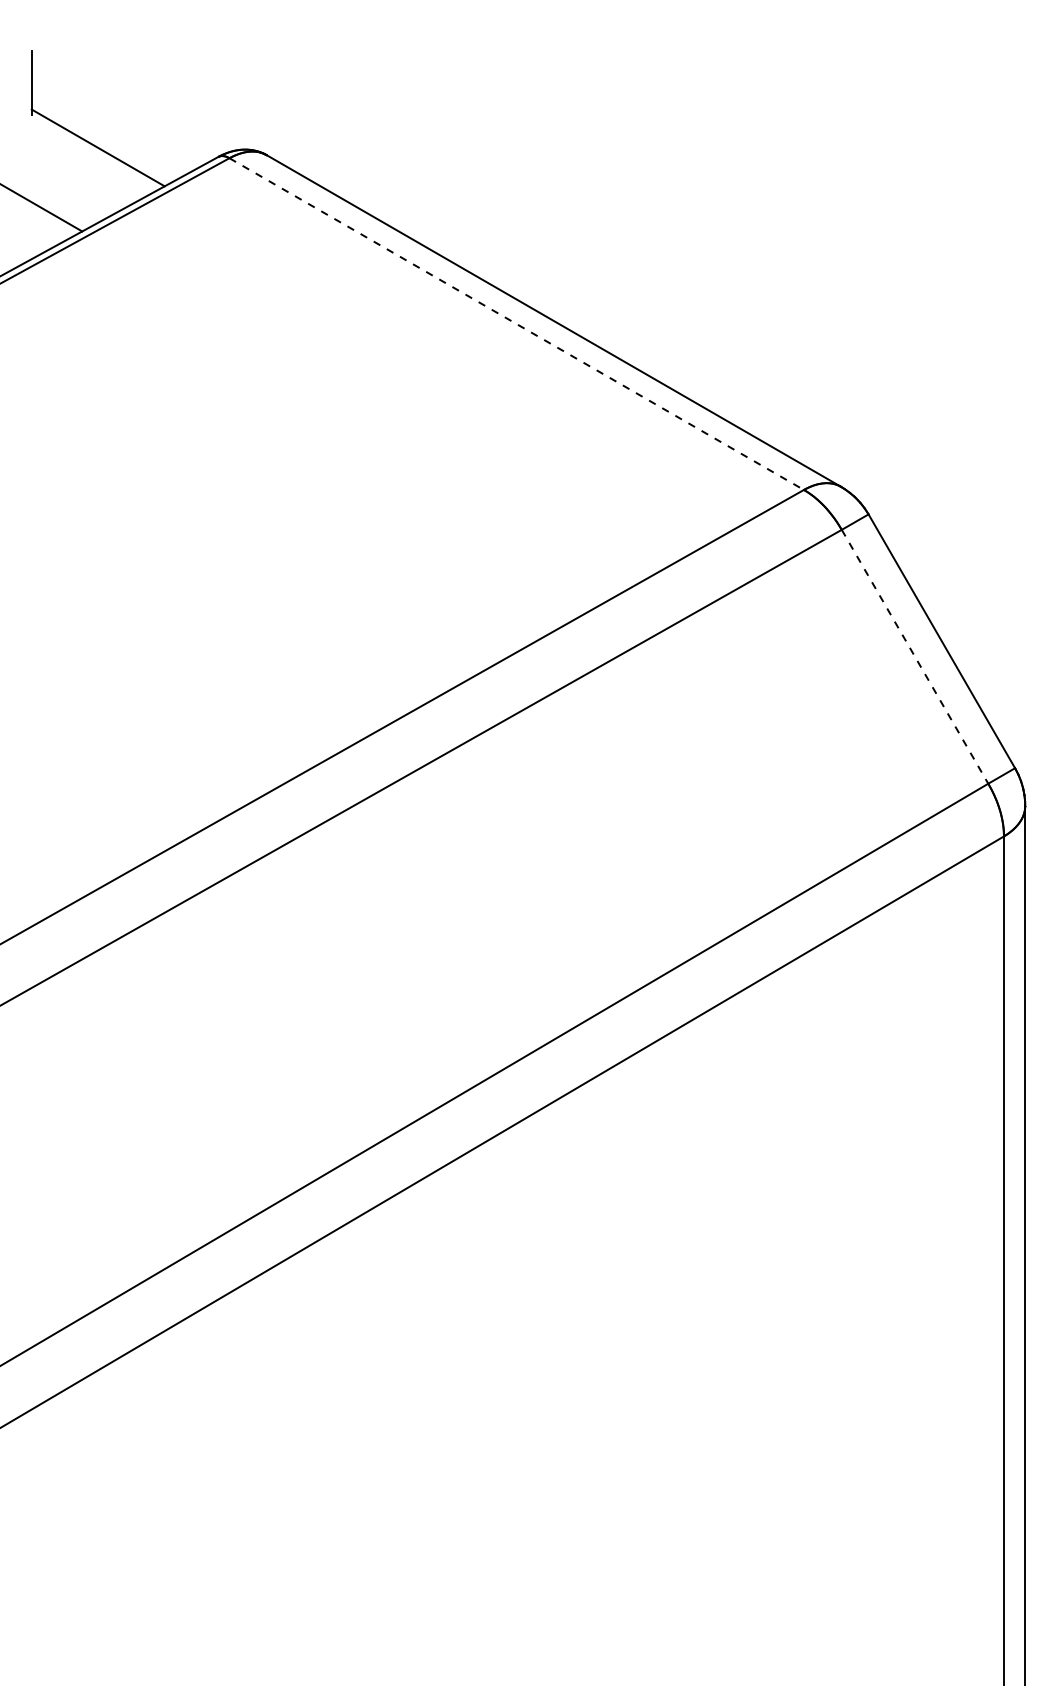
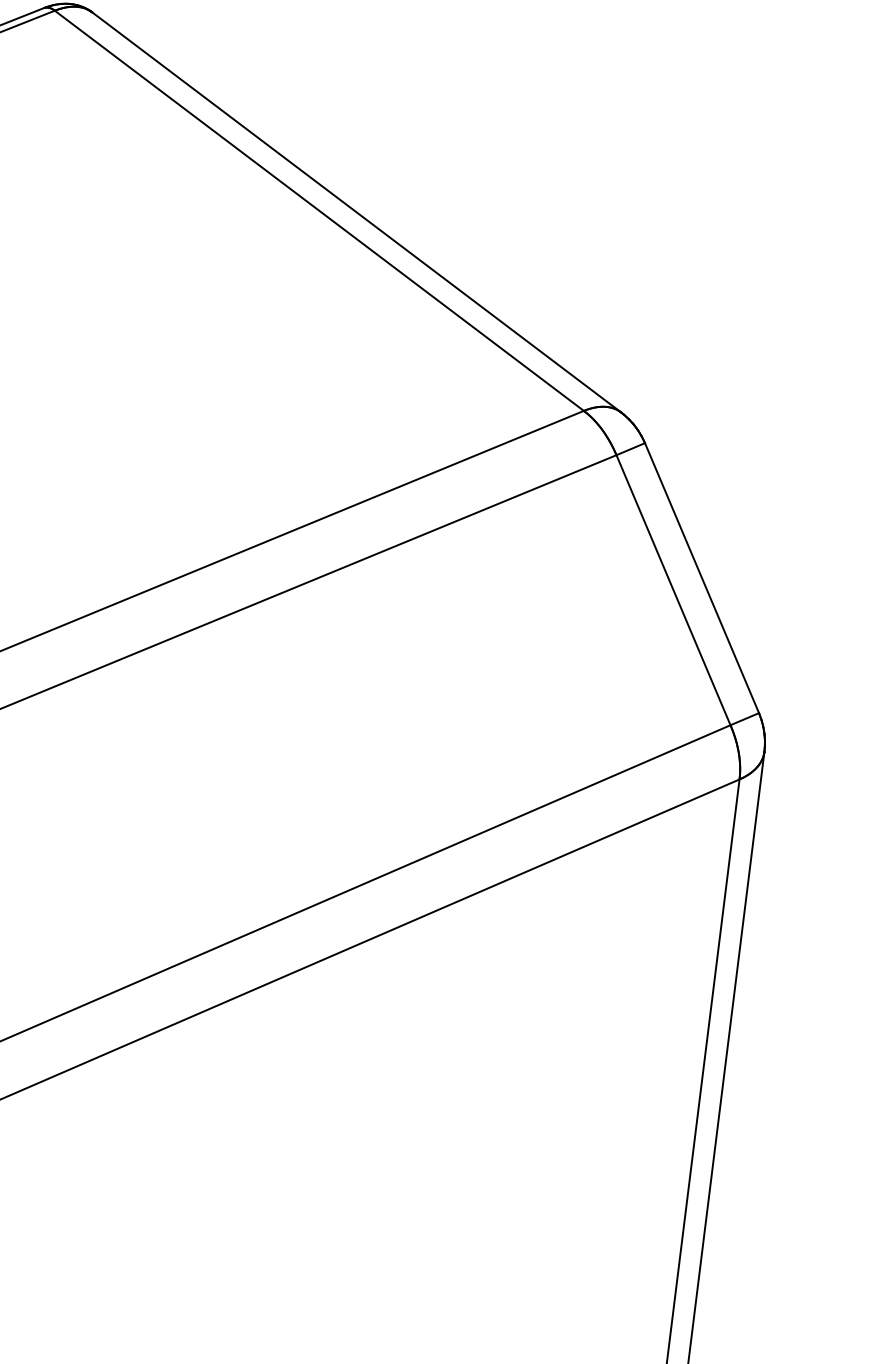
line: (516, 324) -> (319, 211), dashed -> solid
line: (915, 656) -> (674, 589), dashed -> solid

